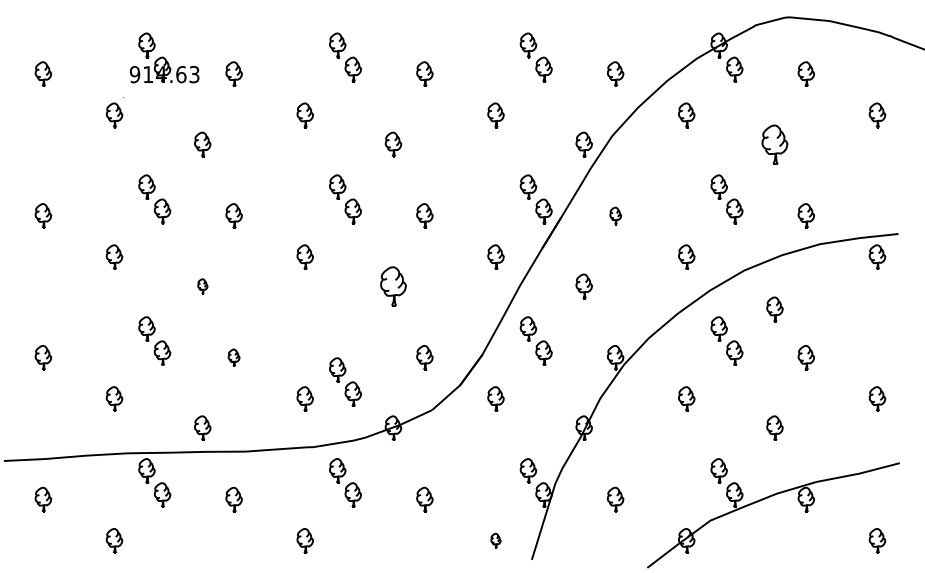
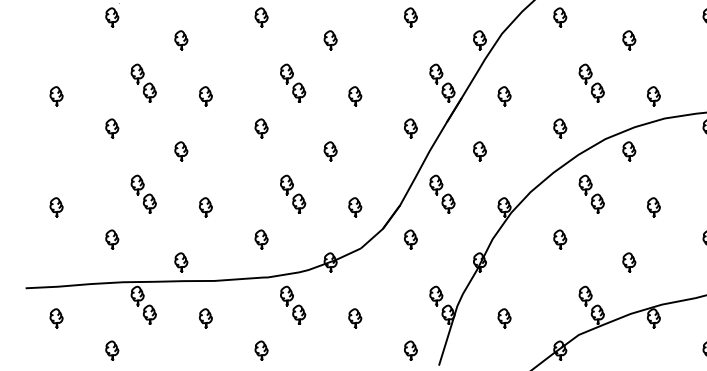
part: (774, 144) -> (628, 40), size x0.62
part: (615, 215) -> (504, 96), size x1.43
part: (202, 286) -> (181, 151), size x1.67
part: (393, 286) -> (330, 151), size x0.62
part: (774, 309) -> (628, 151), moved
part: (233, 357) -> (205, 207), size x1.43
part: (345, 381) -> (293, 193), moved
part: (495, 540) -> (410, 350), size x1.67

